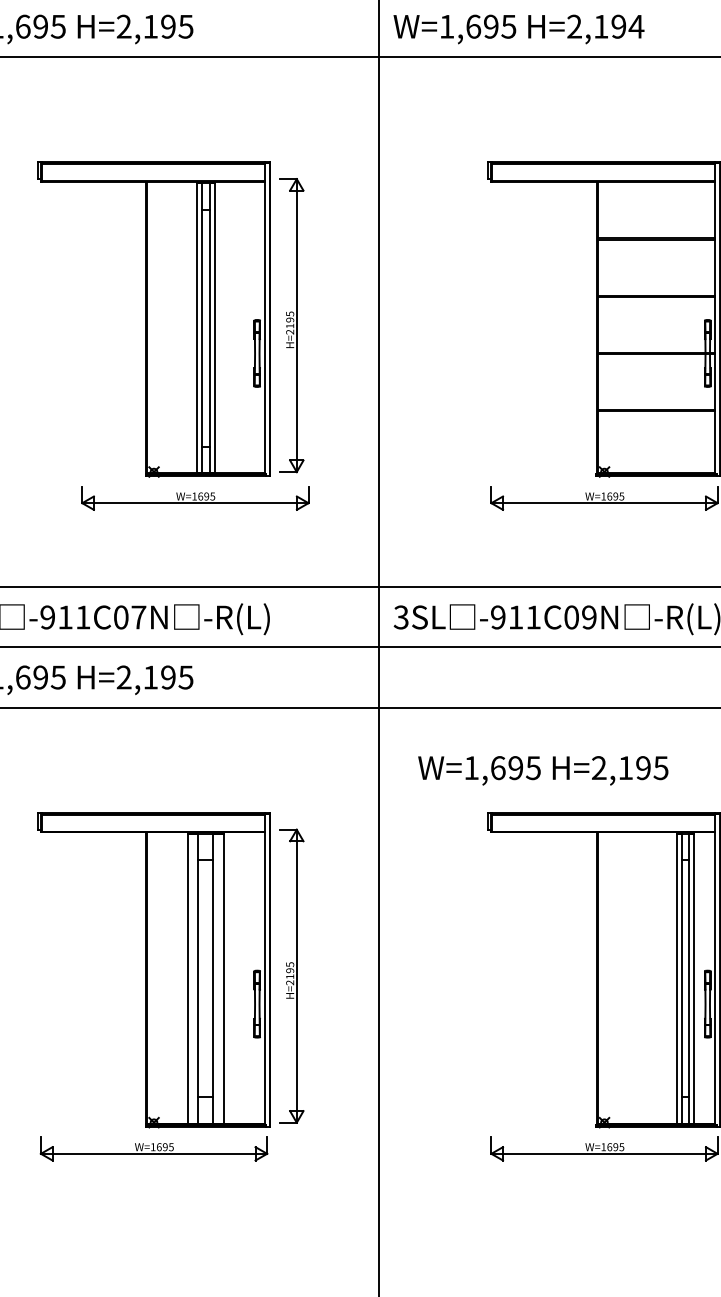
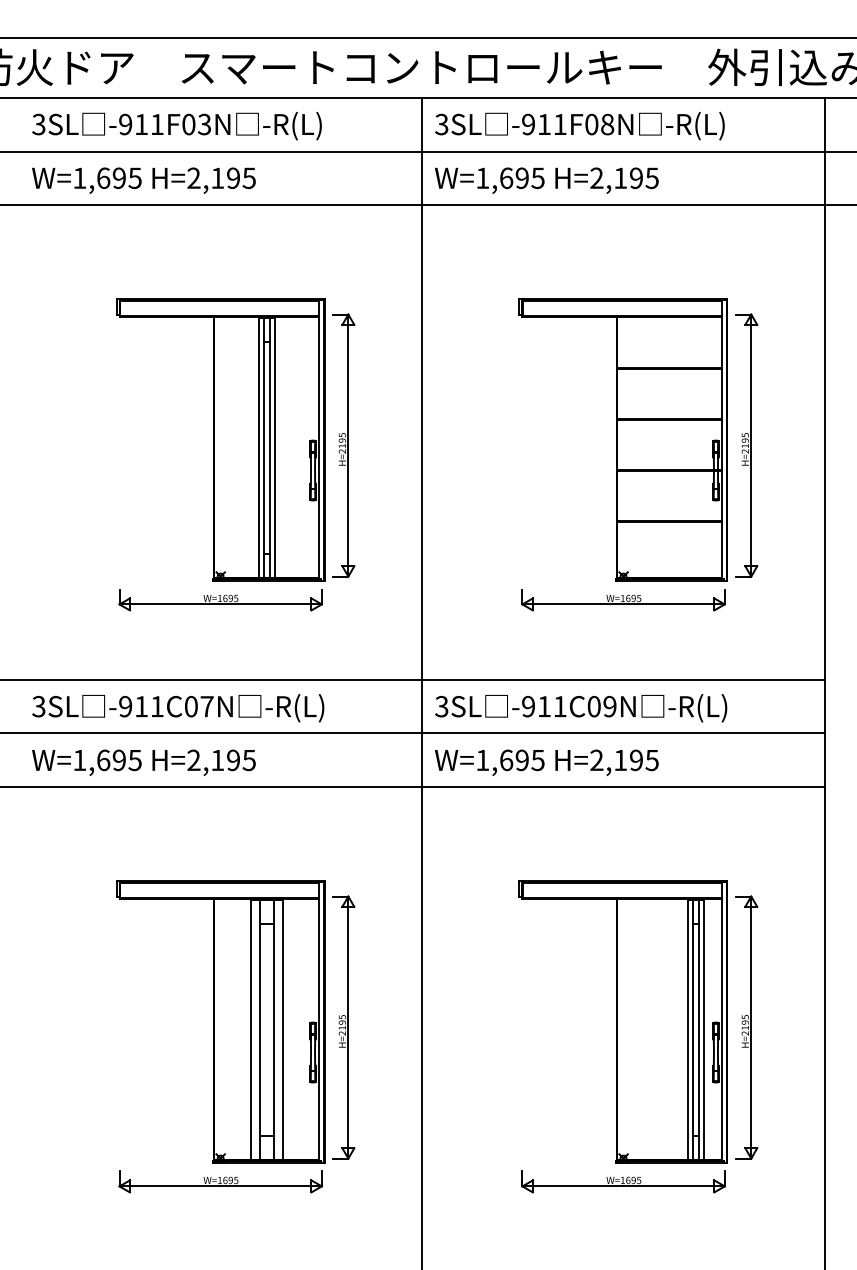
text: (636, 26) -> (652, 178), H=2,194 -> H=2,195
part: (195, 498) -> (220, 600), moved
text: (542, 770) -> (546, 762), moved

